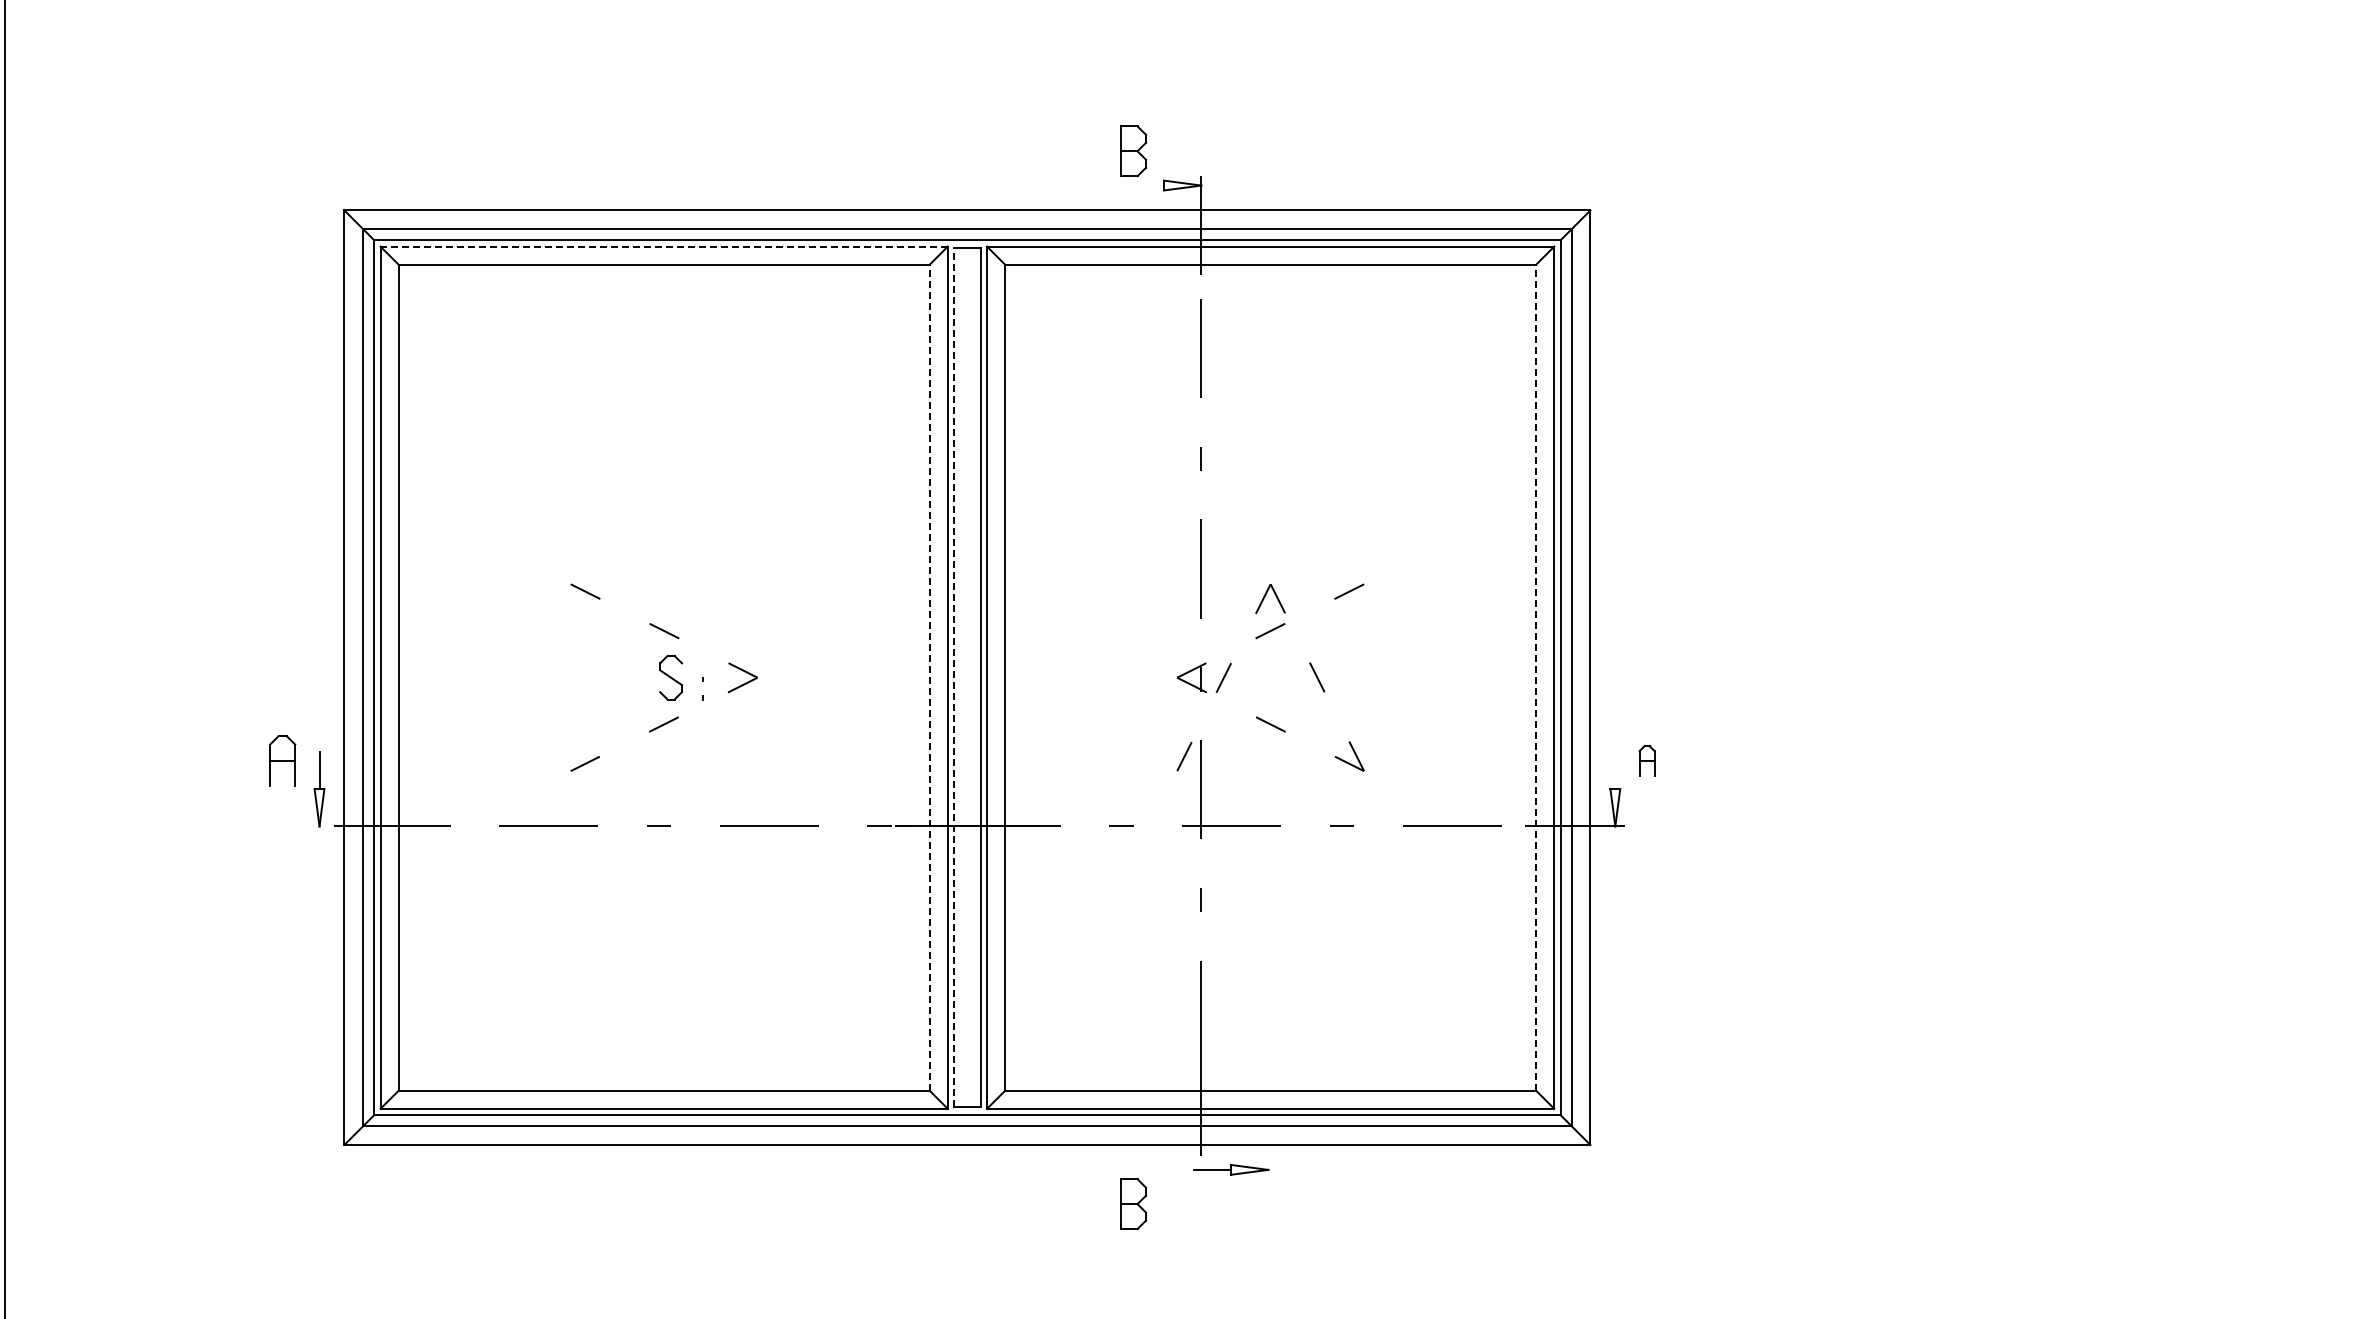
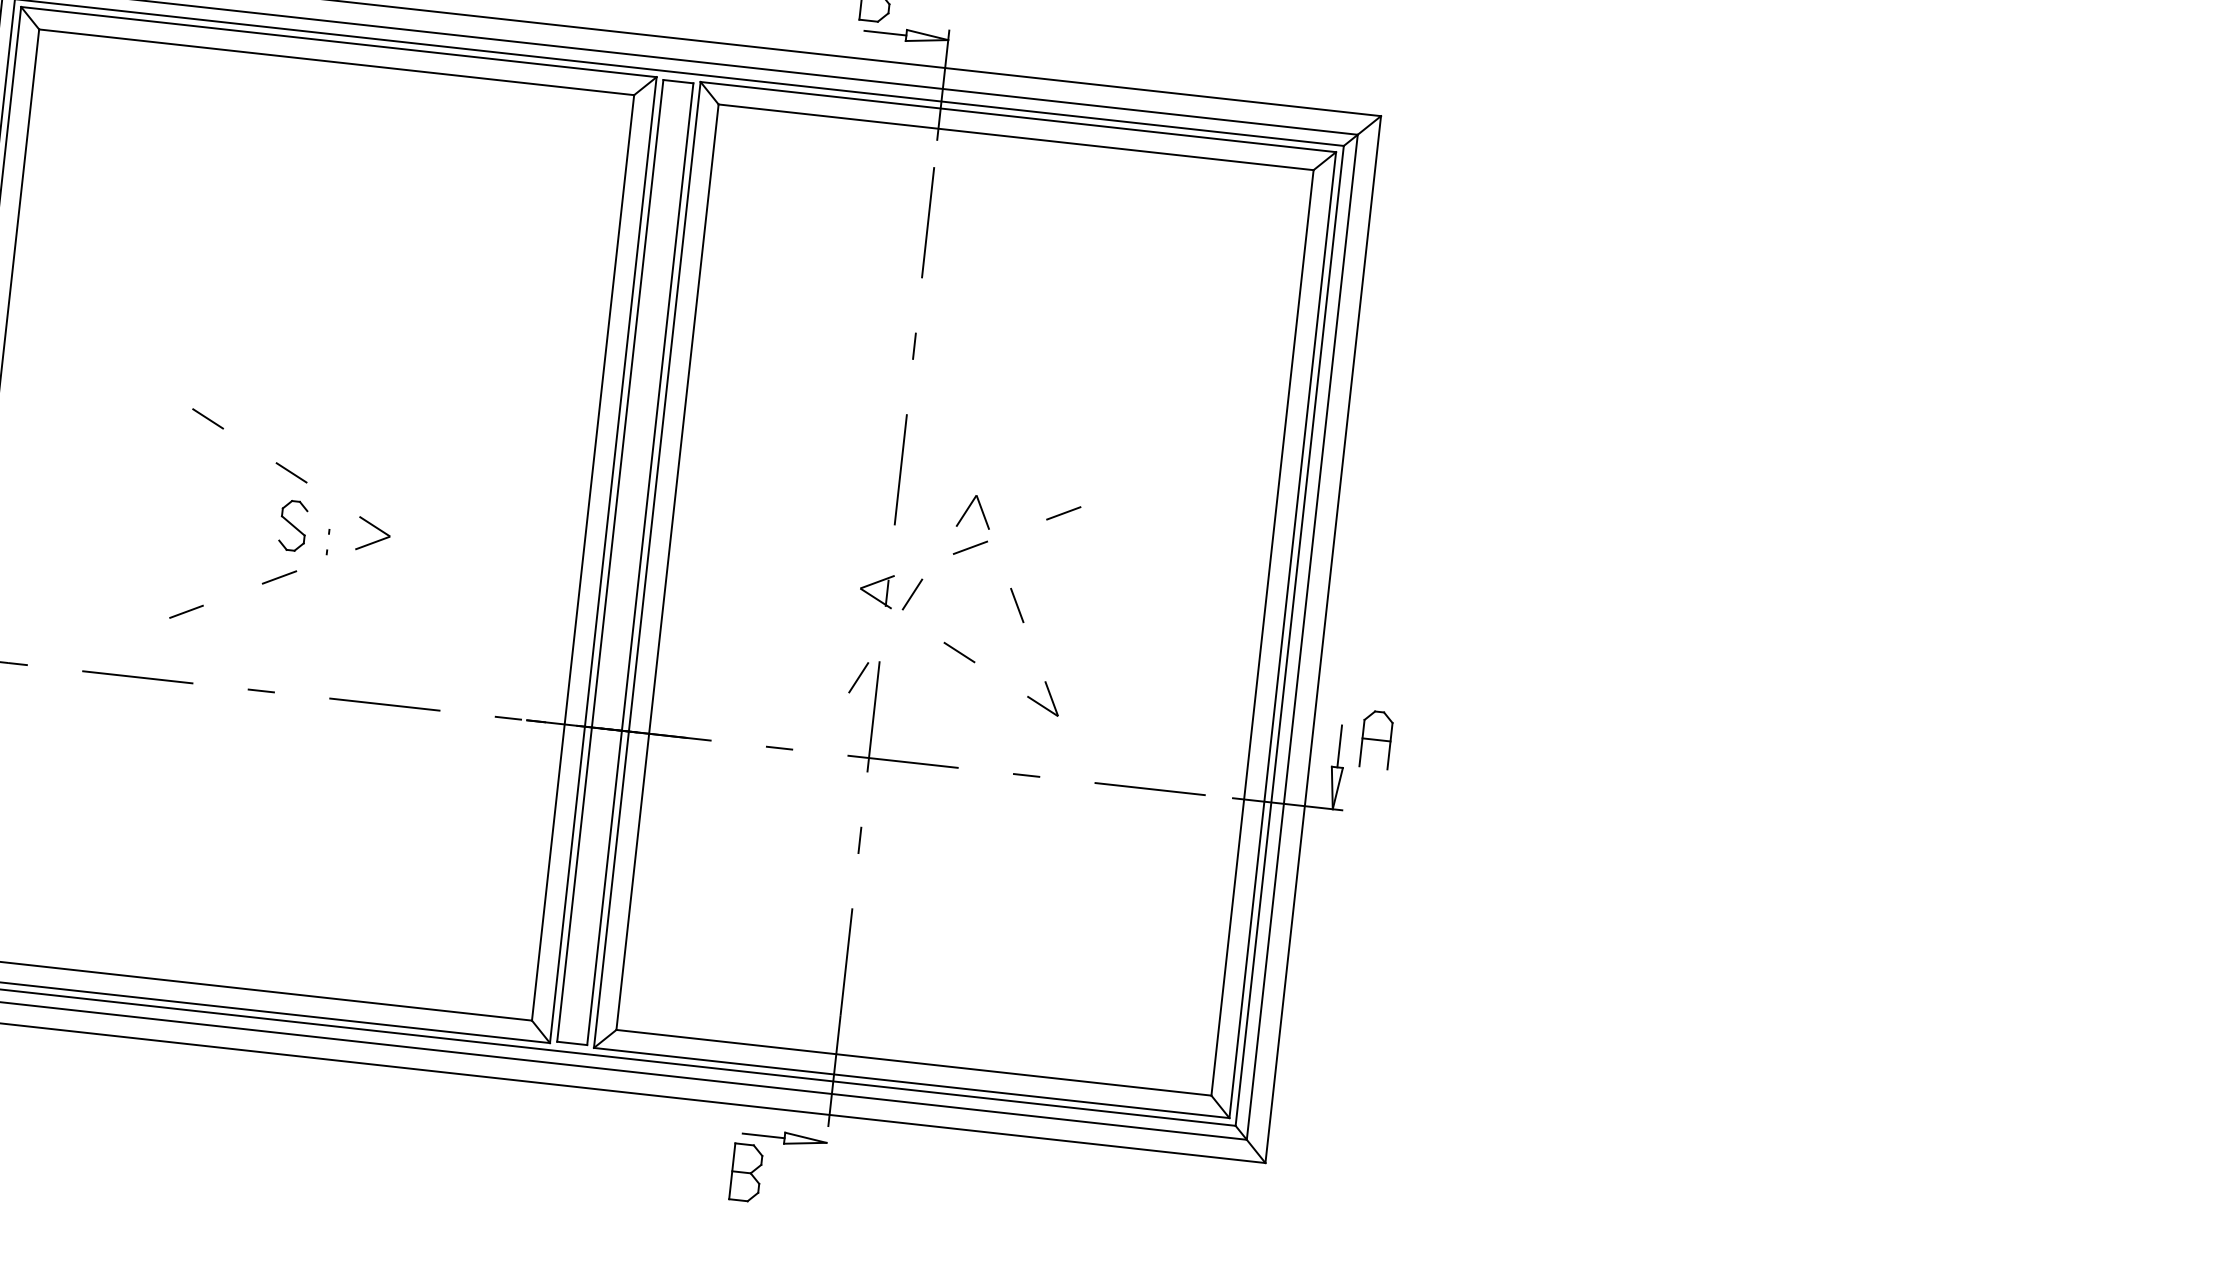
line: (1144, 185) -> (884, 33), added
line: (664, 246) -> (339, 41), dashed -> solid
line: (929, 677) -> (582, 557), dashed -> solid
line: (954, 677) -> (610, 560), dashed -> solid
line: (1536, 677) -> (1262, 632), dashed -> solid
part: (1646, 760) -> (1375, 739), size x1.67
line: (1615, 770) -> (1339, 746), added
part: (1231, 1169) -> (785, 1137), moved

